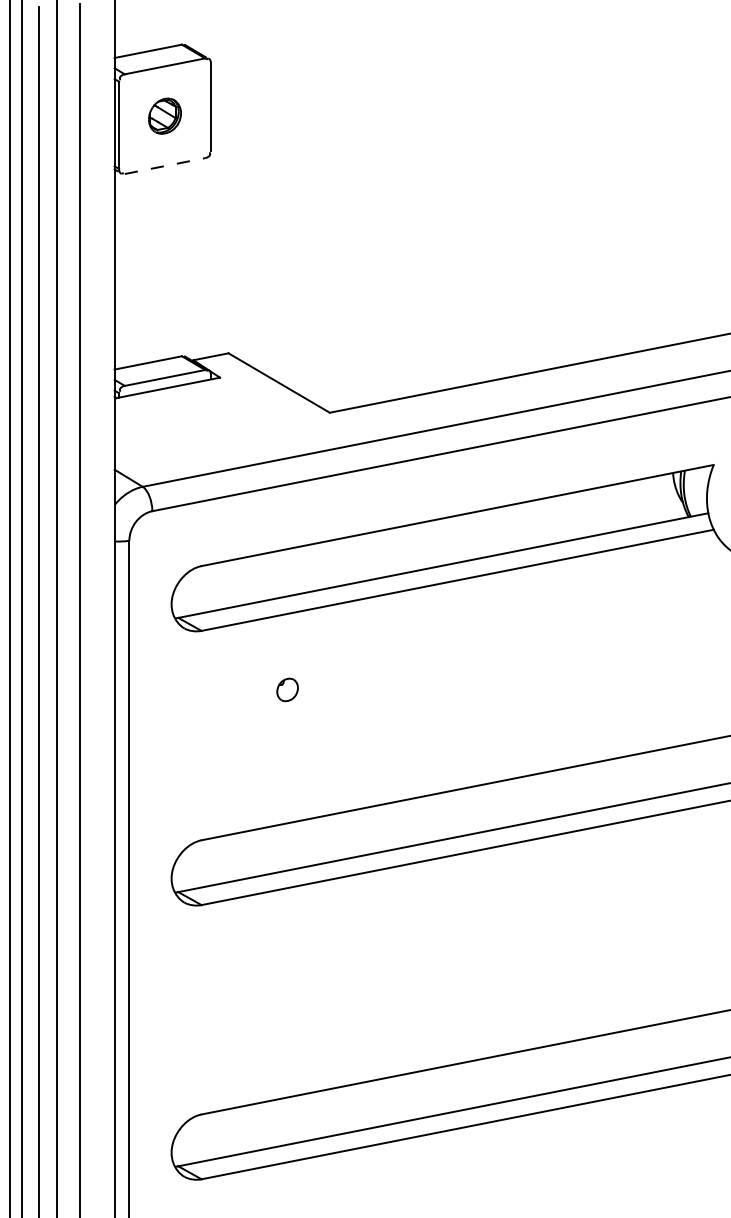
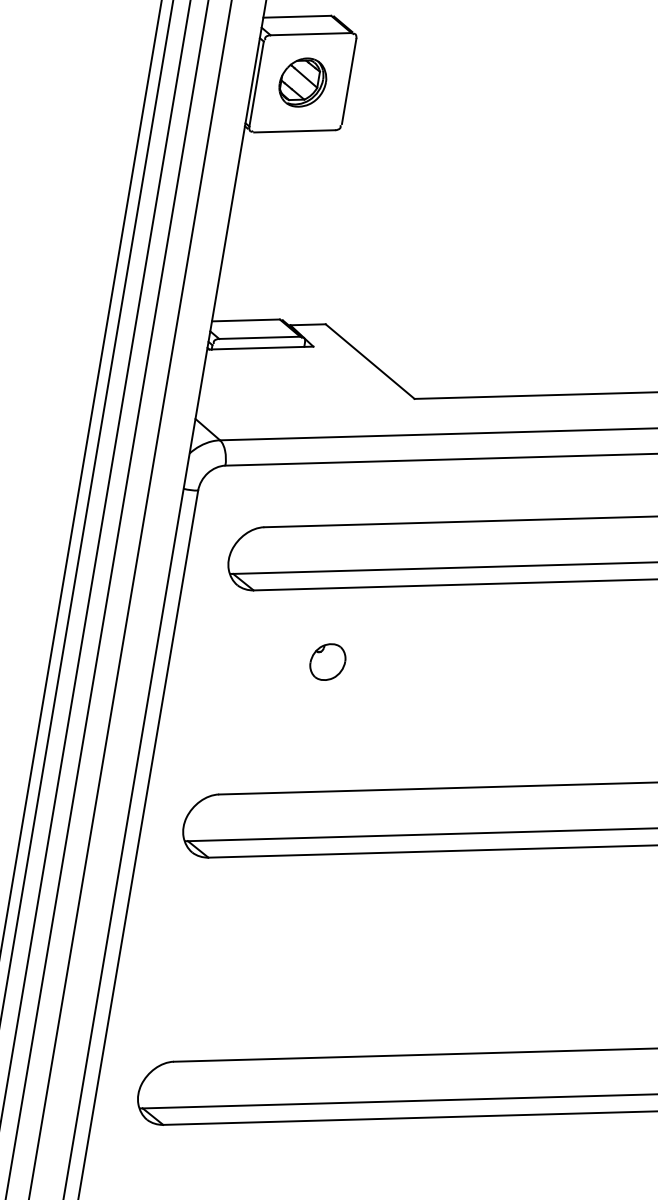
part: (164, 116) -> (302, 82), size x1.43
line: (165, 166) -> (295, 131), dashed -> solid
part: (287, 689) -> (327, 661), size x1.67

